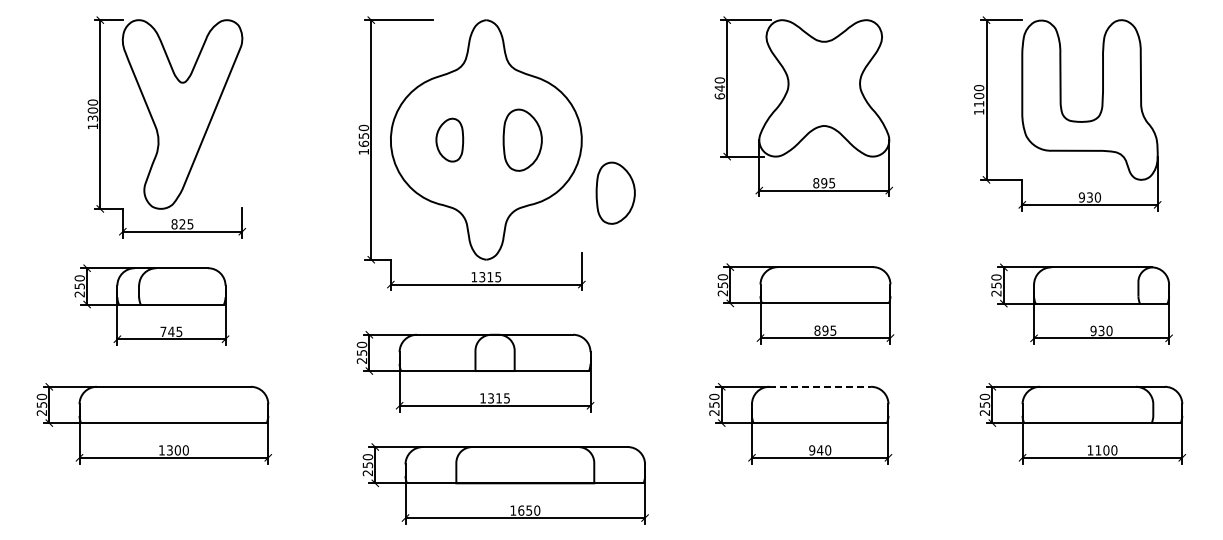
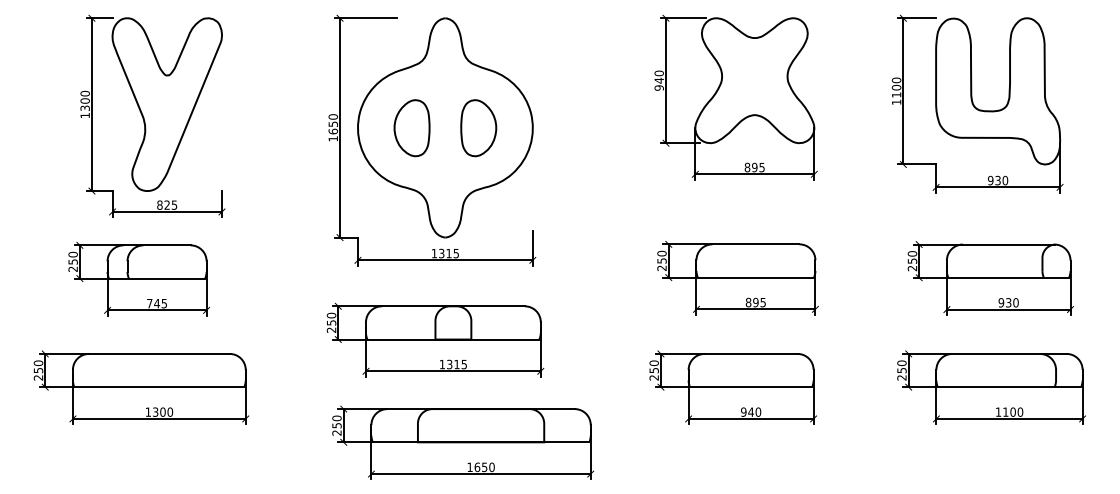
text: (719, 96) -> (658, 88), 640 -> 940
part: (449, 139) -> (411, 127), size x1.43
part: (615, 192) -> (563, 176), removed
line: (820, 386) -> (751, 353), dashed -> solid

